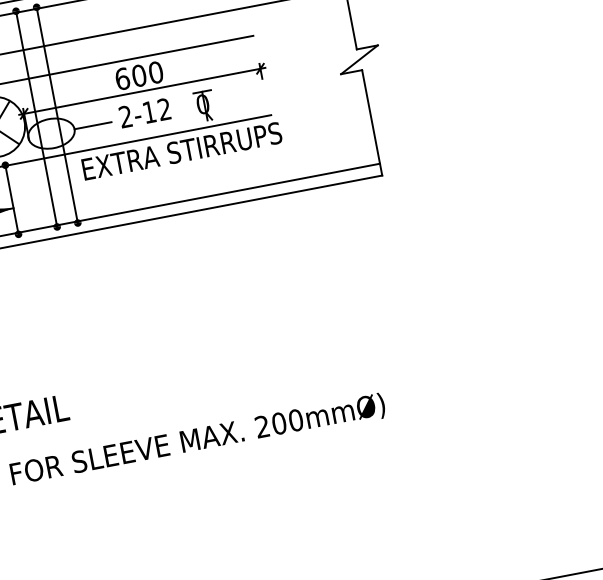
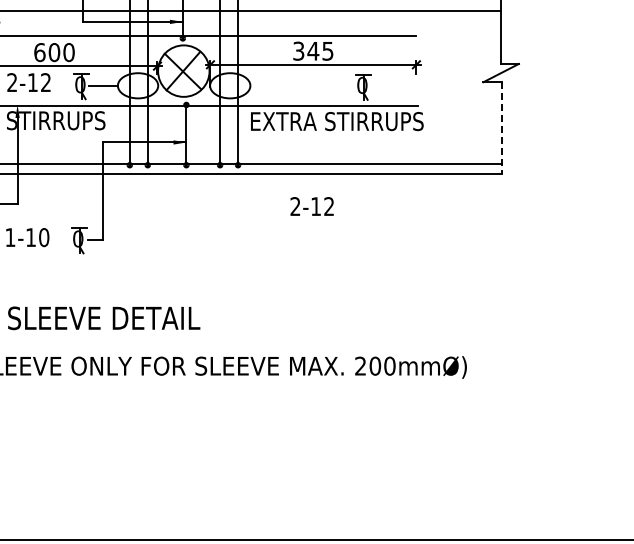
text: (139, 74) -> (313, 50), 600 -> 345
text: (144, 113) -> (311, 206), moved
line: (371, 123) -> (501, 128), solid -> dashed
line: (92, 125) -> (266, 85), removed

